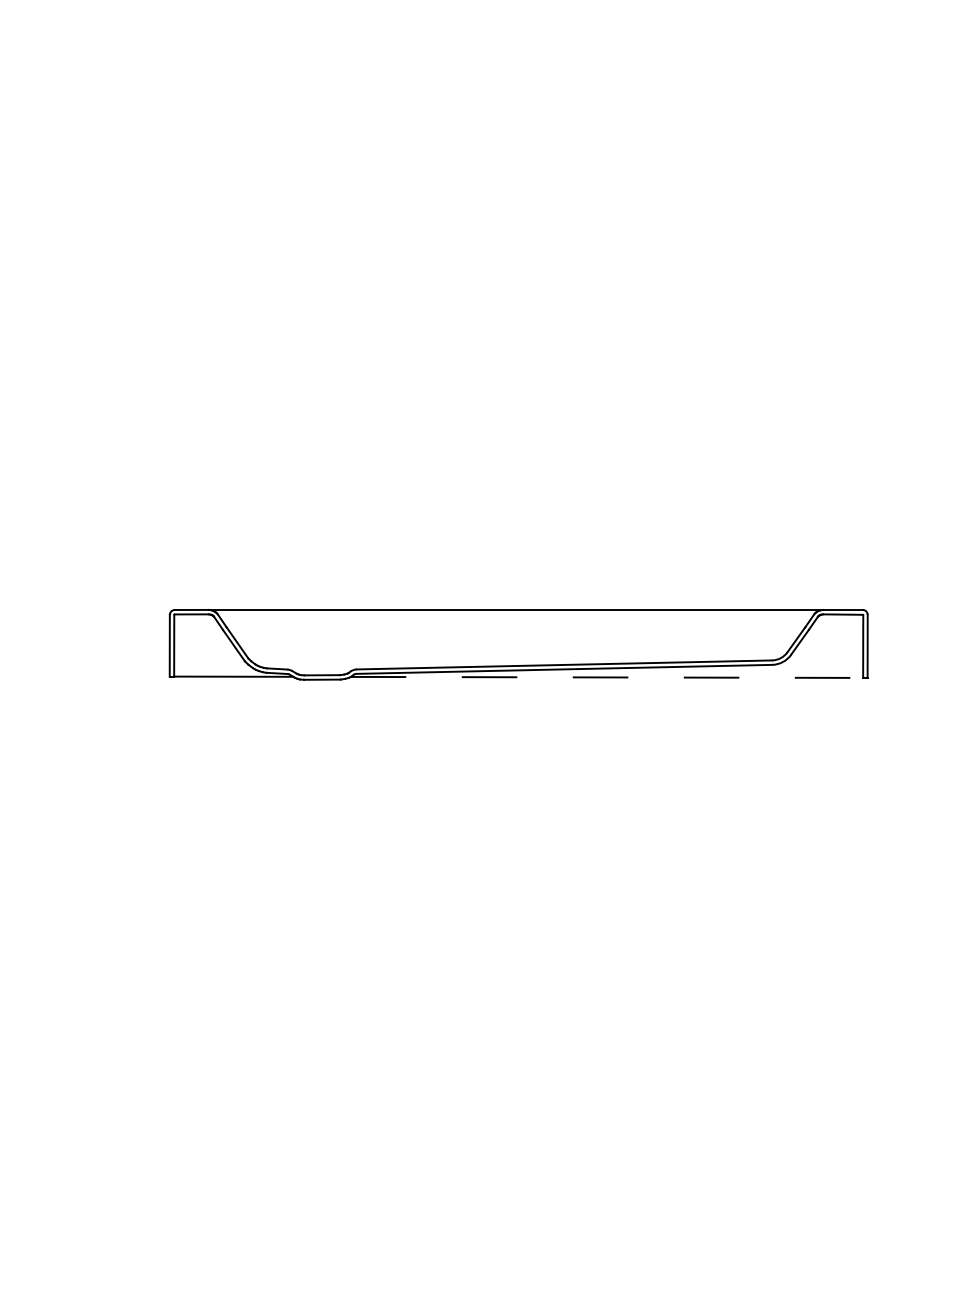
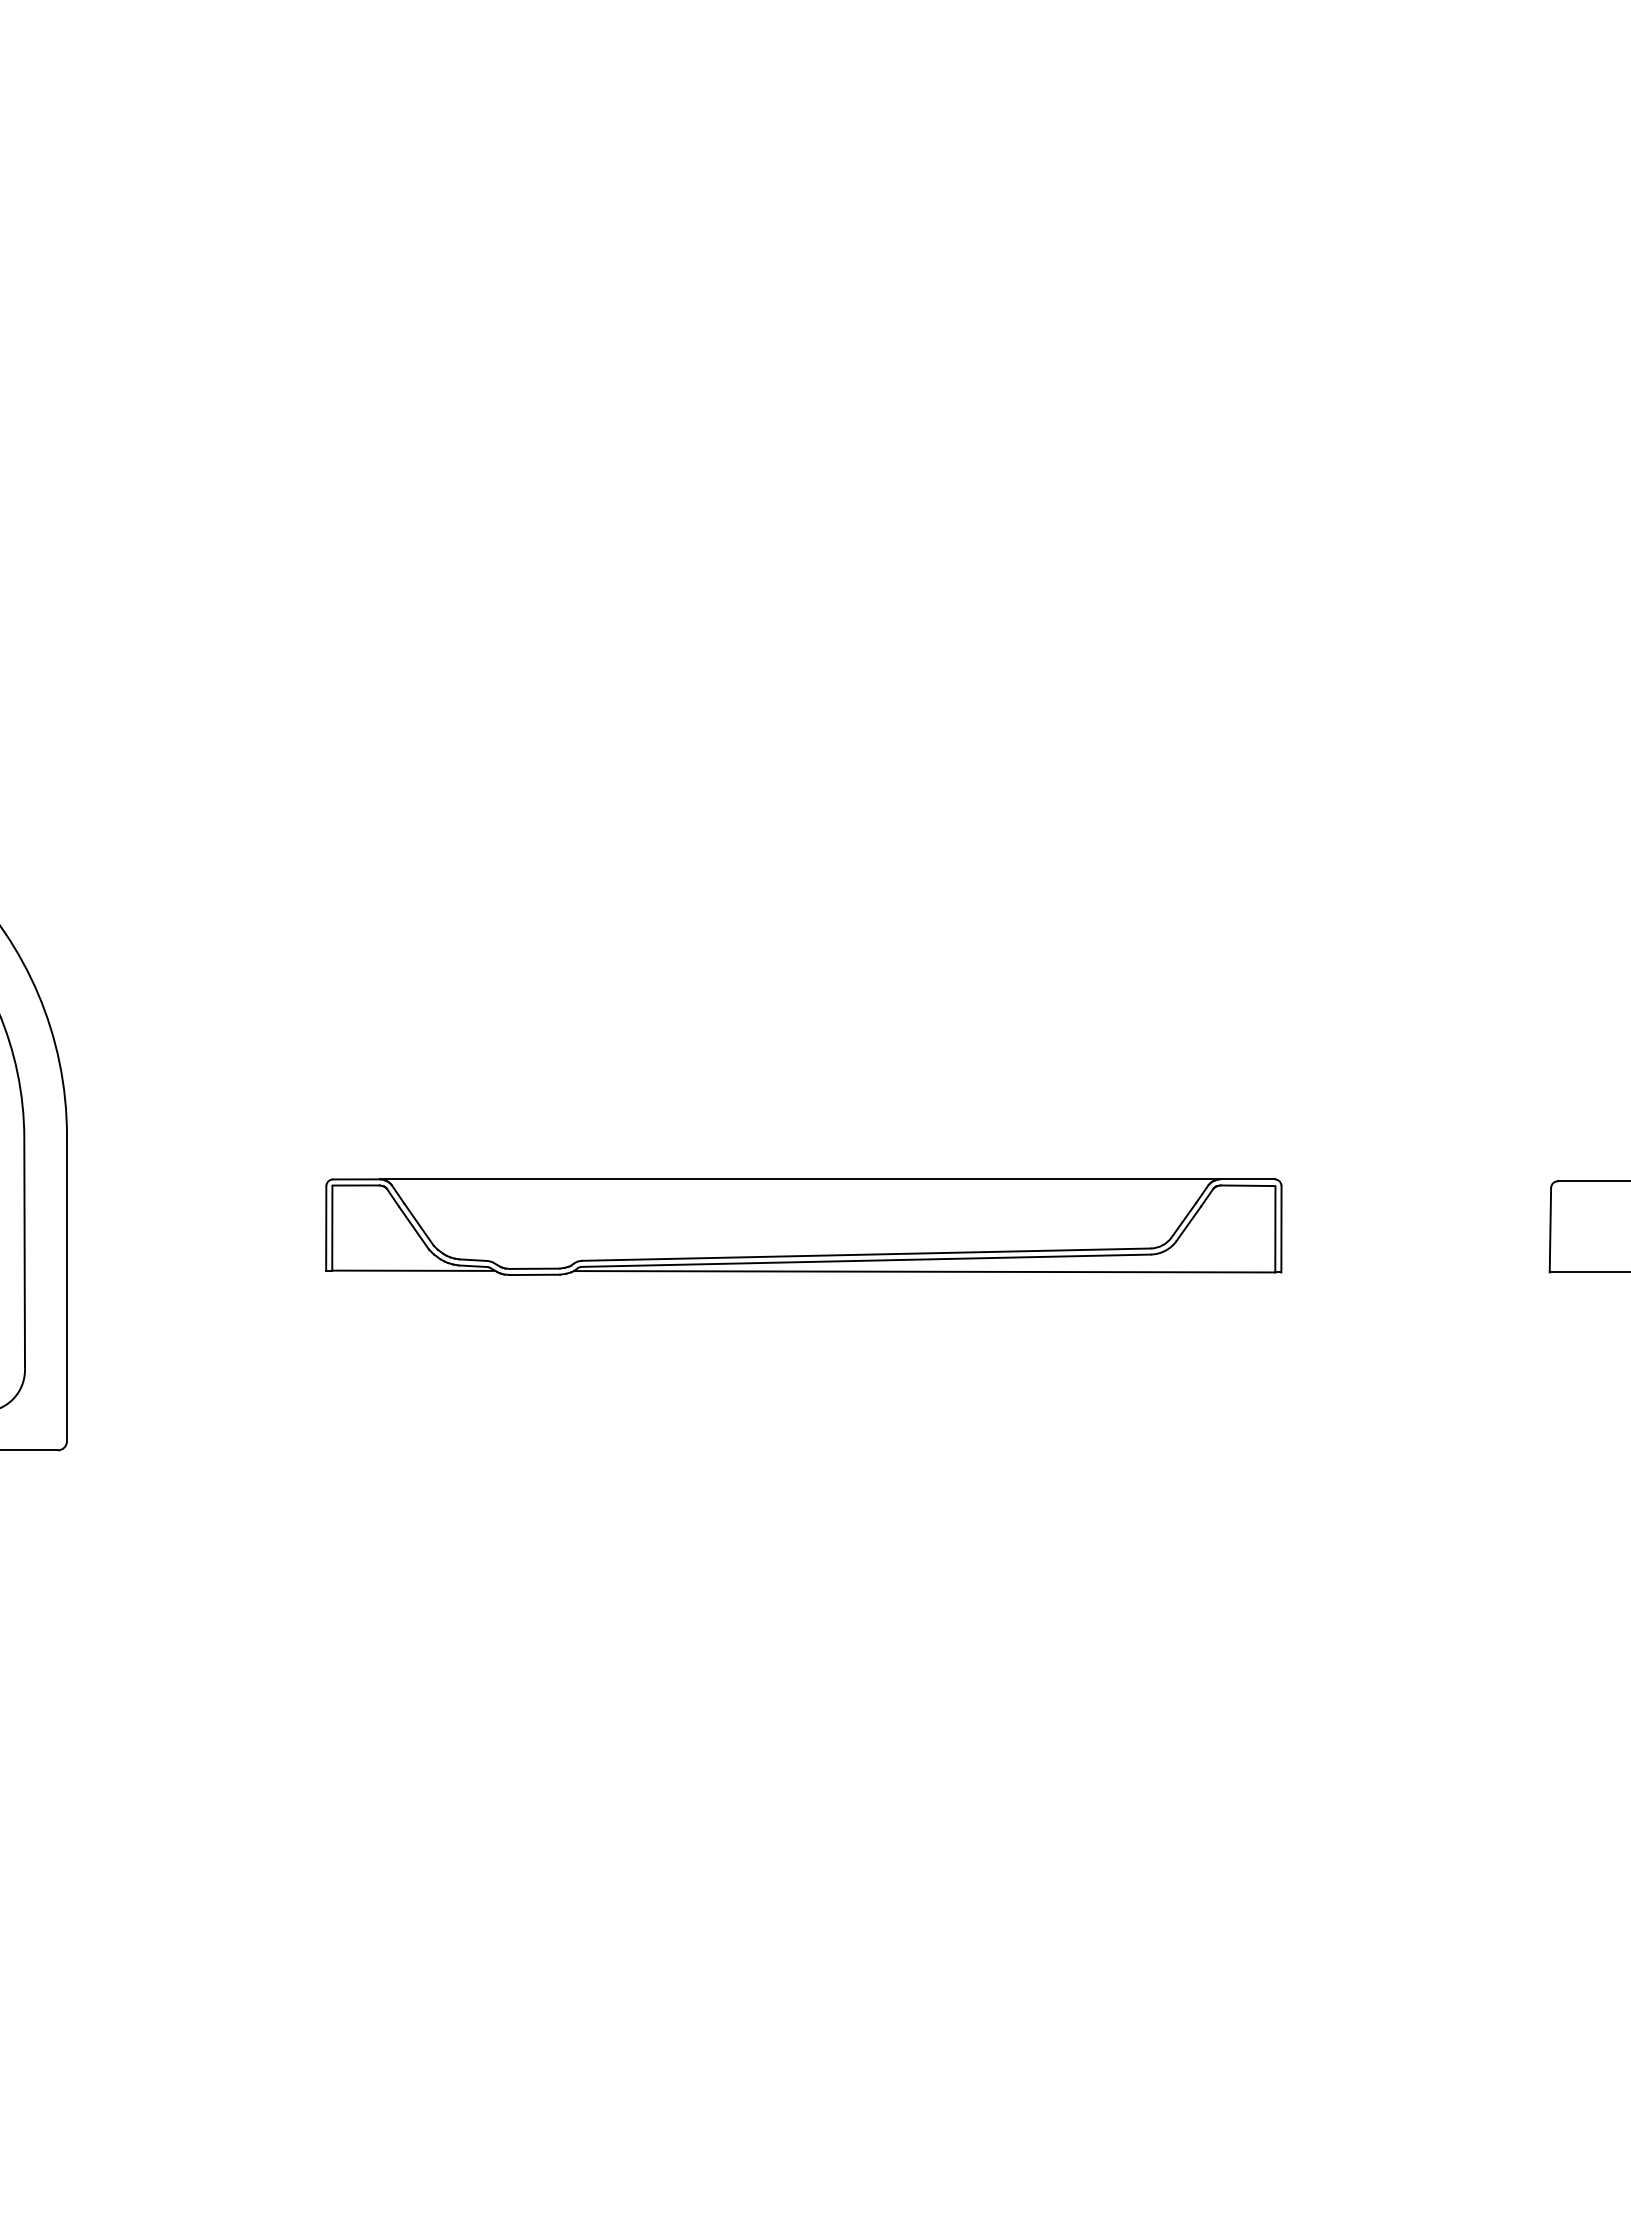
line: (606, 677) -> (924, 1271), dashed -> solid

